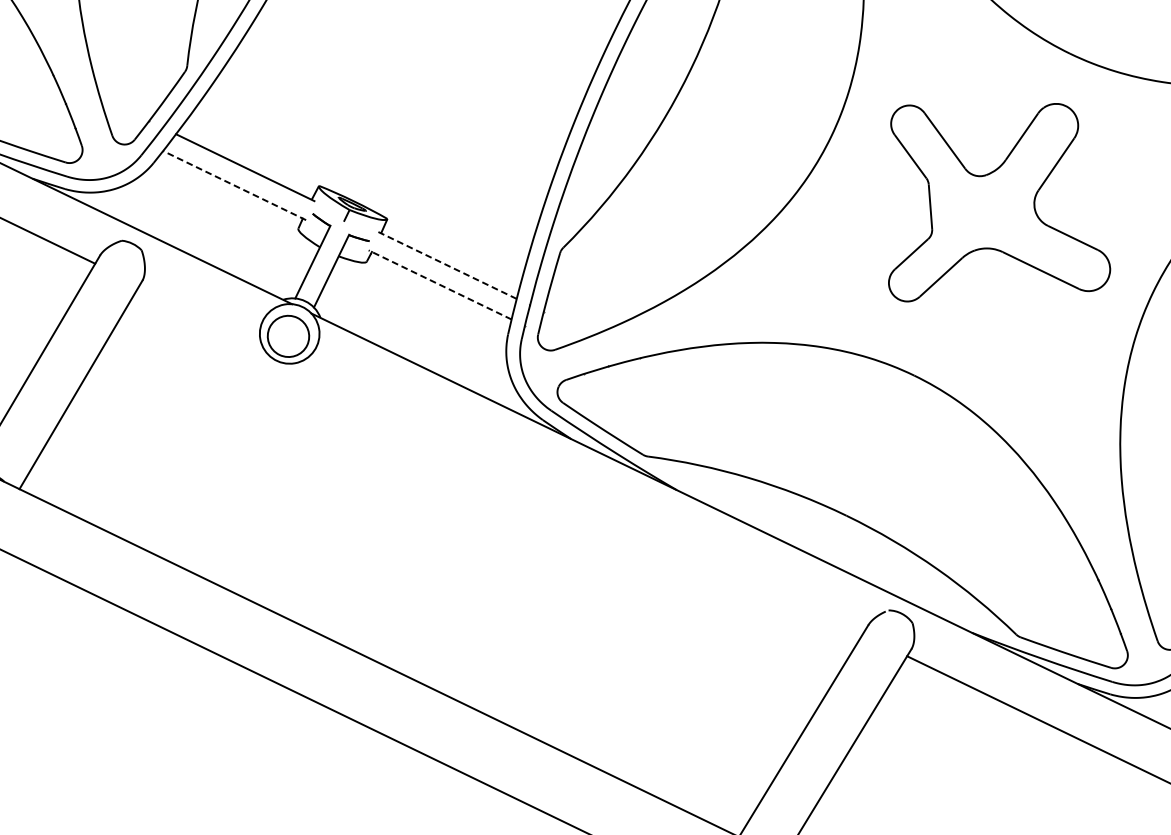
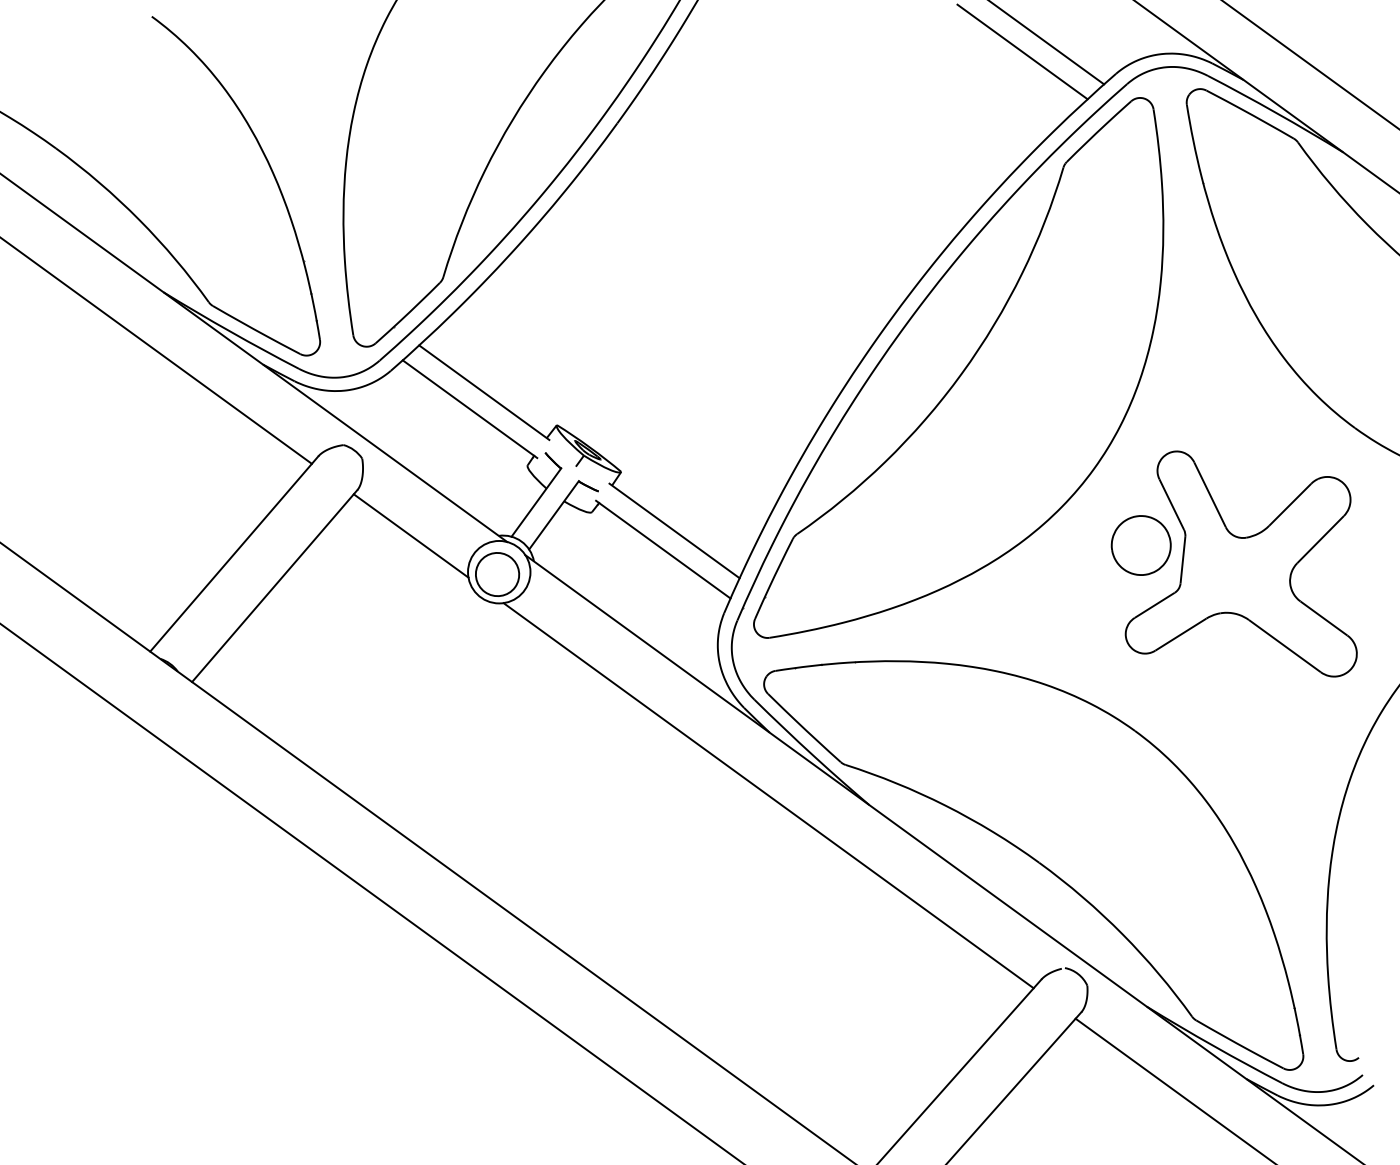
line: (234, 185) -> (469, 408), dashed -> solid
part: (888, 200) -> (1140, 545), added
line: (447, 265) -> (674, 530), dashed -> solid
line: (439, 284) -> (662, 549), dashed -> solid
line: (200, 314) -> (410, 535), added
line: (580, 498) -> (768, 795), added

